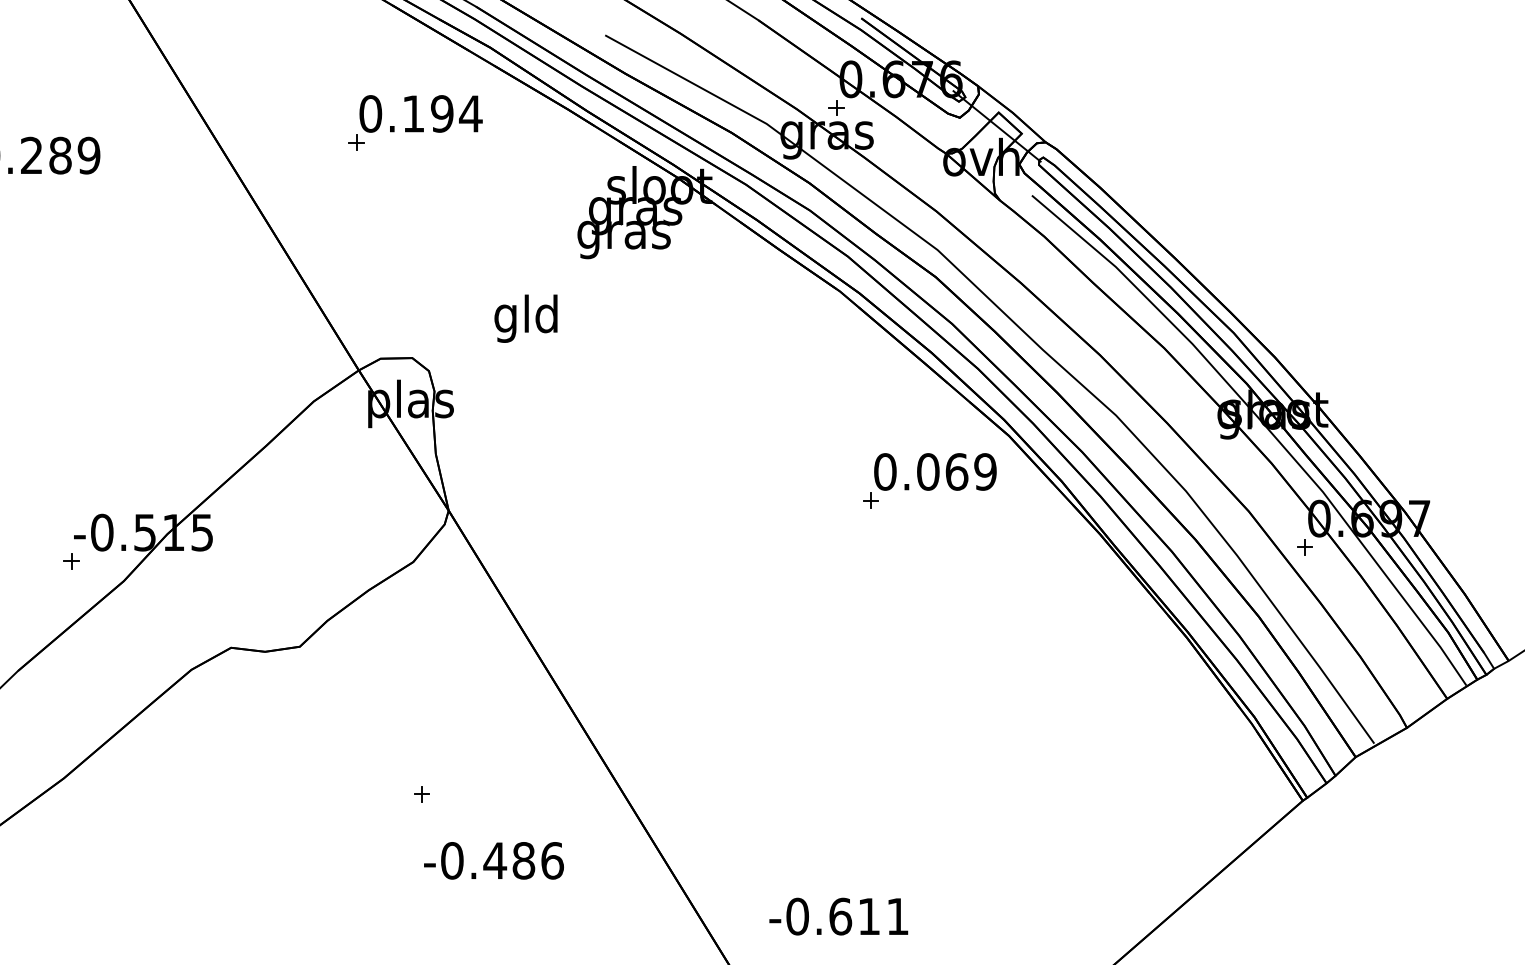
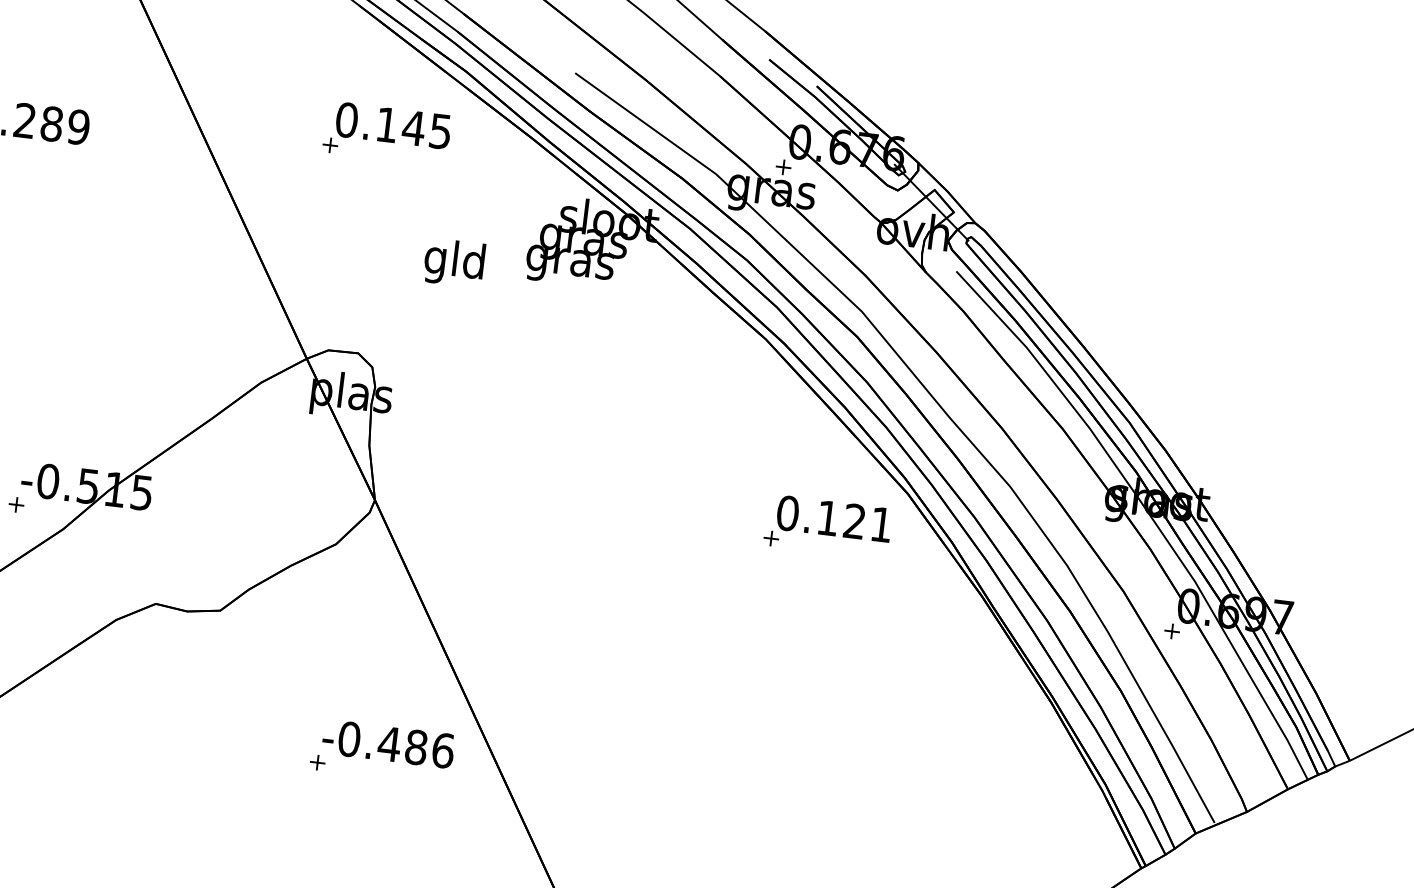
text: (456, 113) -> (427, 129), 0.194 -> 0.145
text: (525, 318) -> (453, 262), moved
text: (956, 471) -> (854, 521), 0.069 -> 0.121
text: (493, 860) -> (388, 743), moved

